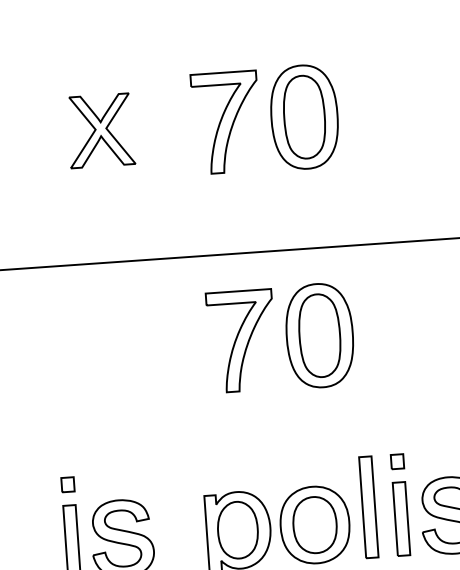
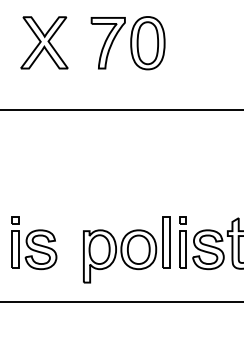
part: (100, 129) -> (44, 42), size x1.43
part: (279, 339) -> (127, 154), removed

